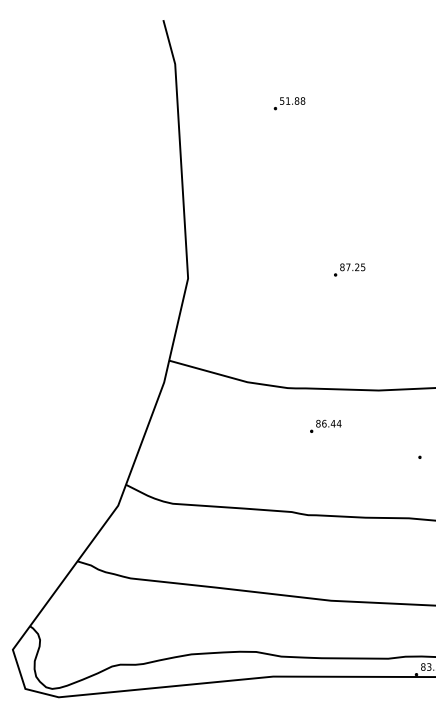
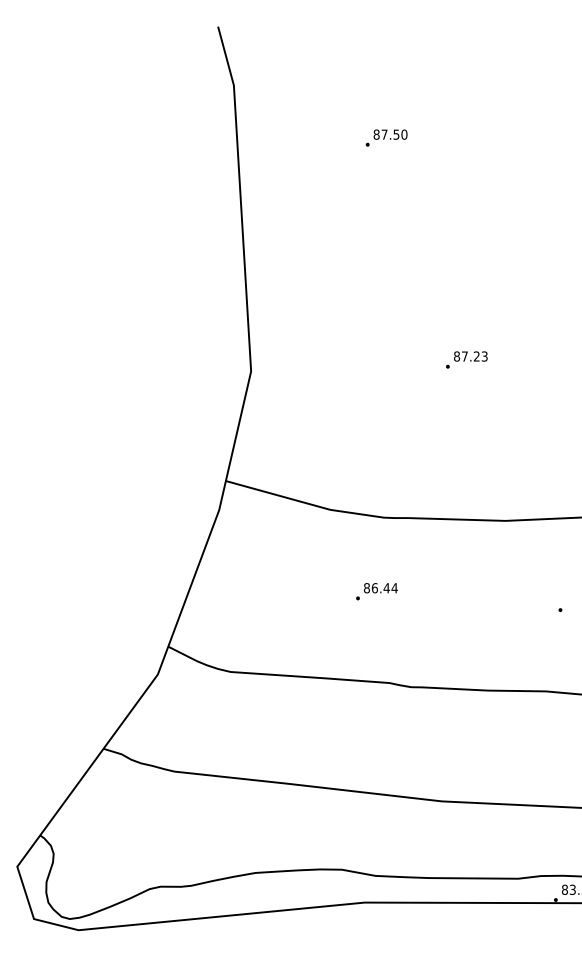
text: (292, 100) -> (390, 134), 51.88 -> 87.50
text: (363, 266) -> (484, 355), 87.25 -> 87.23
part: (325, 426) -> (376, 591), moved

